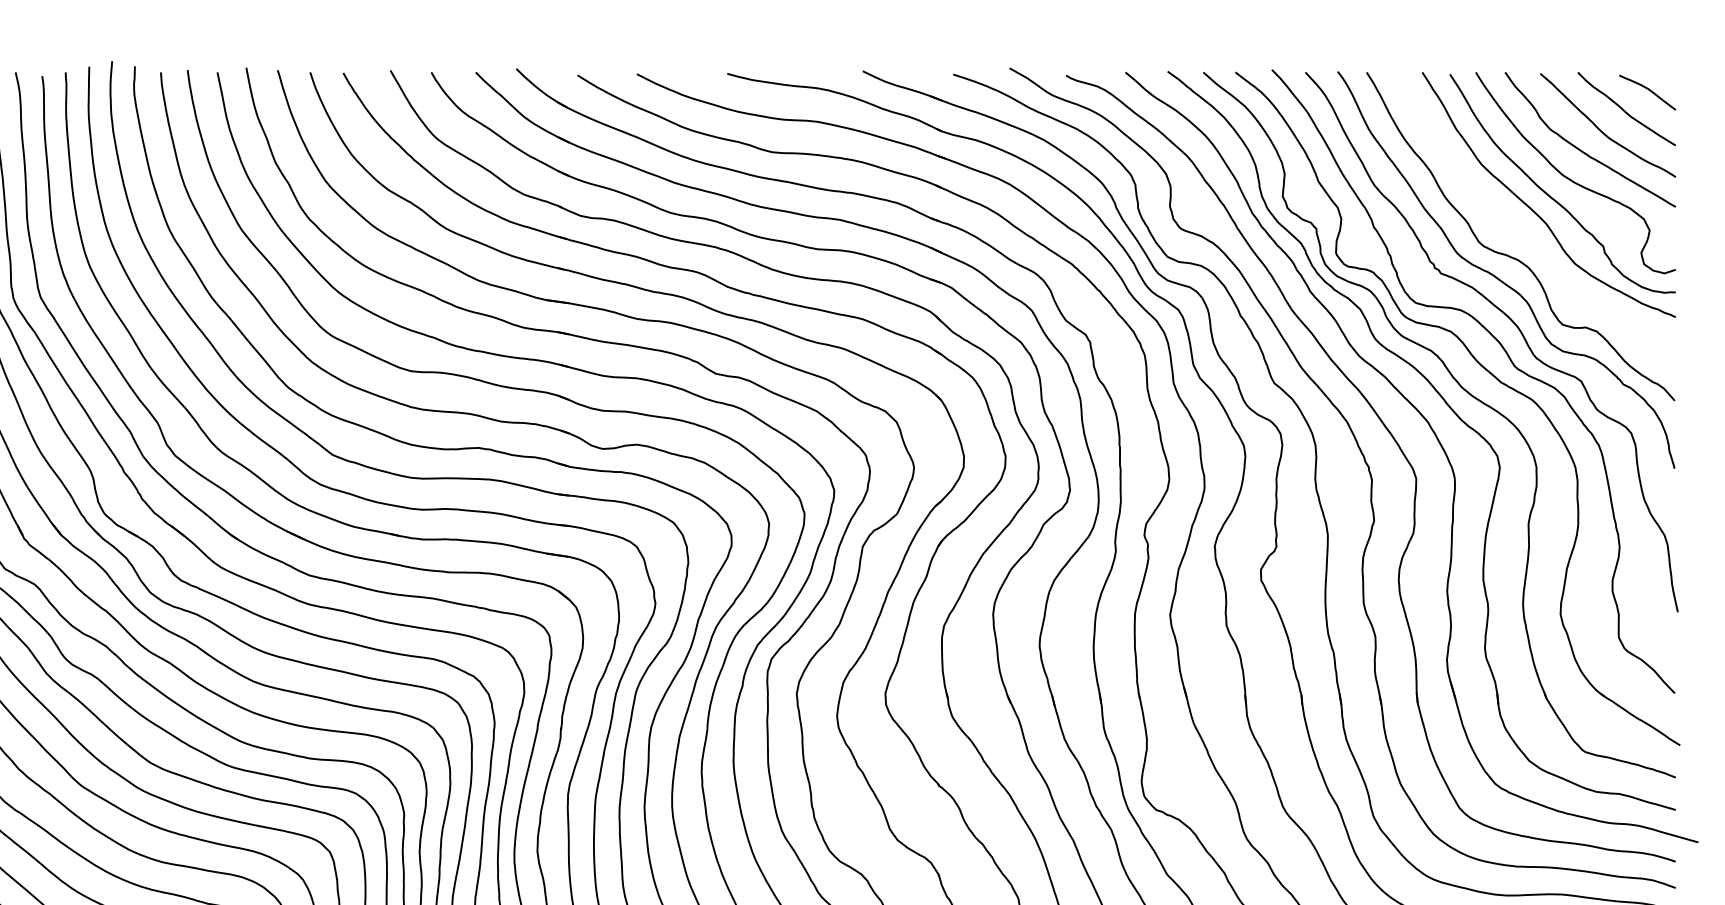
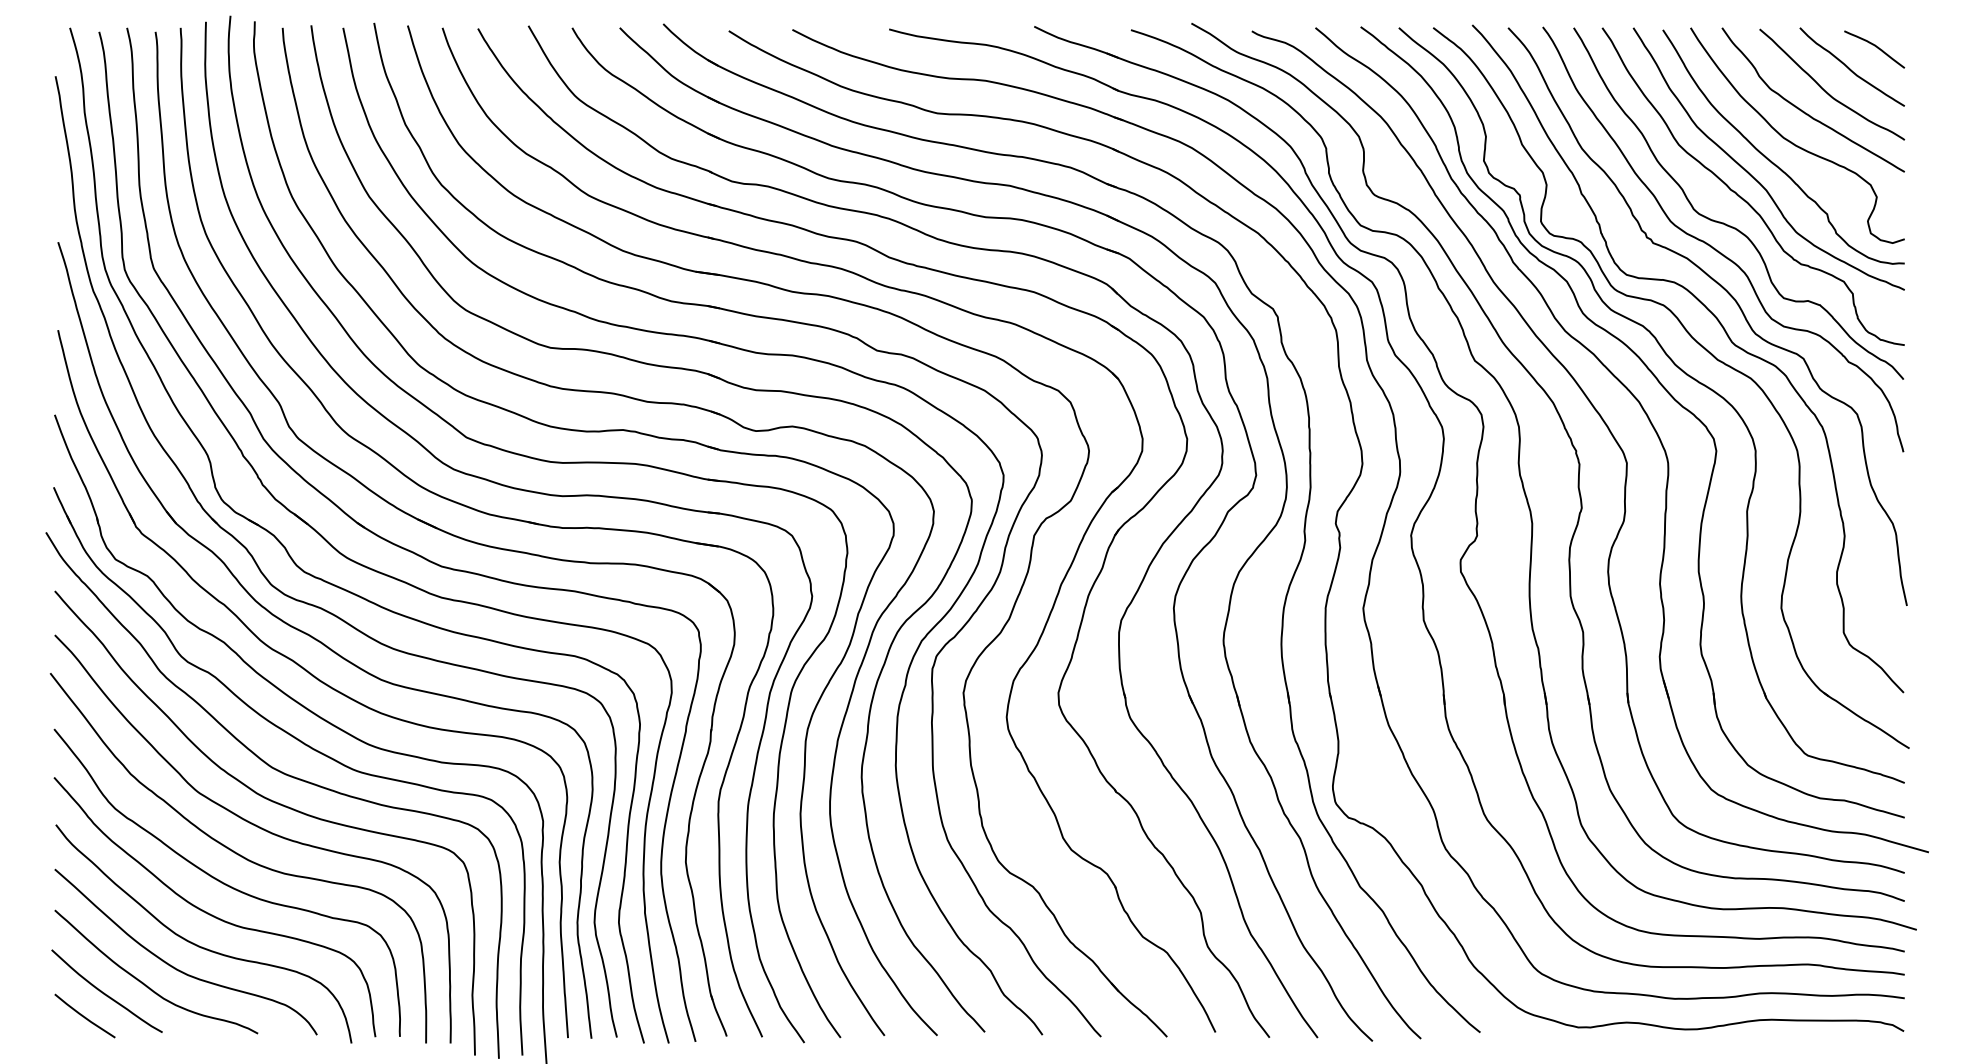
curve: (1527, 232) -> (1745, 199), added

